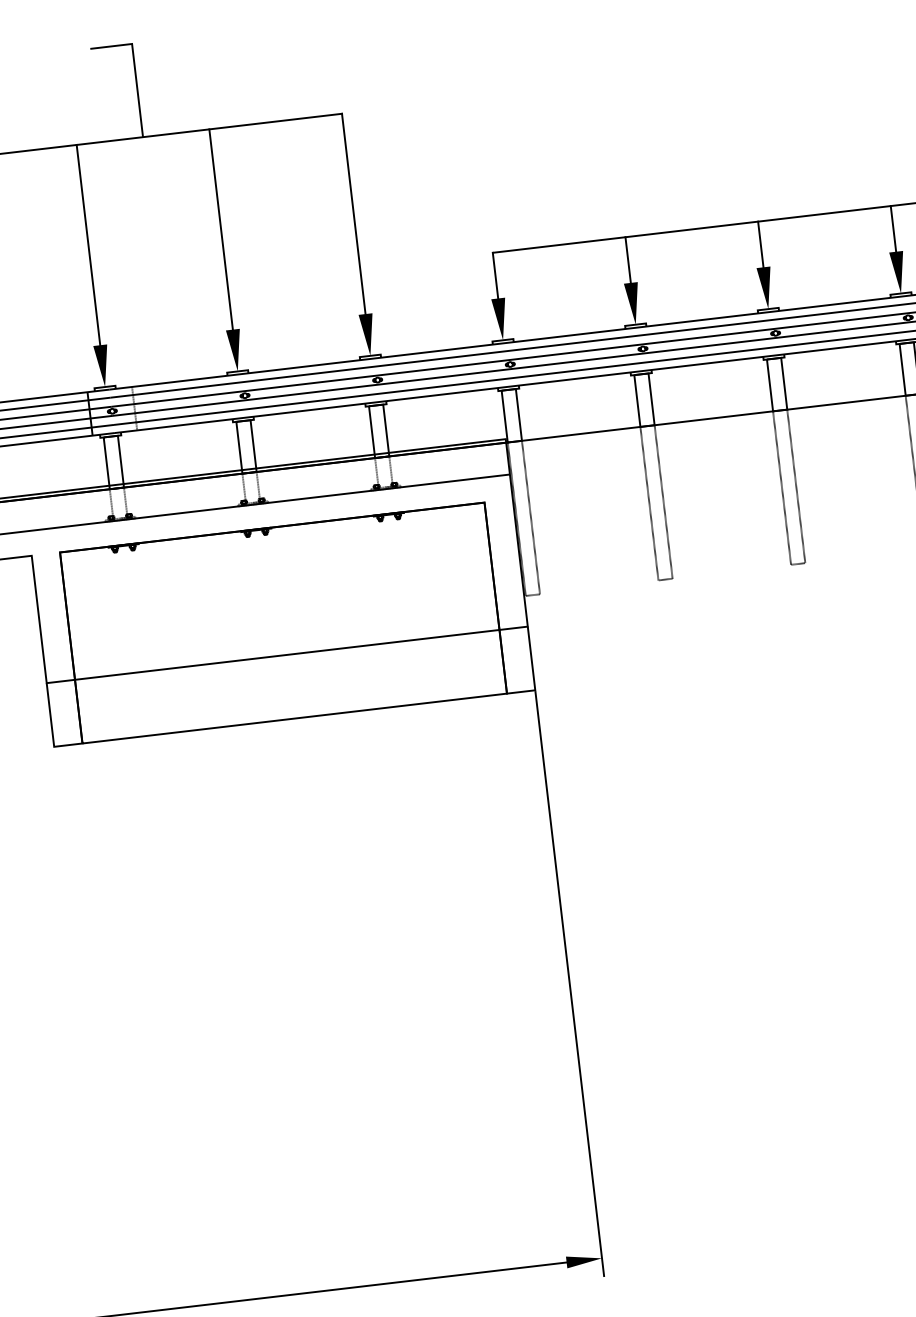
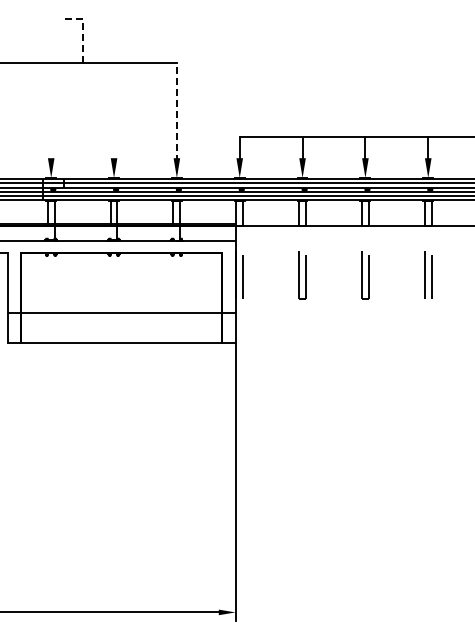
line: (134, 67) -> (82, 30), solid -> dashed
line: (353, 215) -> (176, 111), solid -> dashed
line: (222, 233) -> (114, 112), removed
line: (89, 248) -> (51, 112), removed

